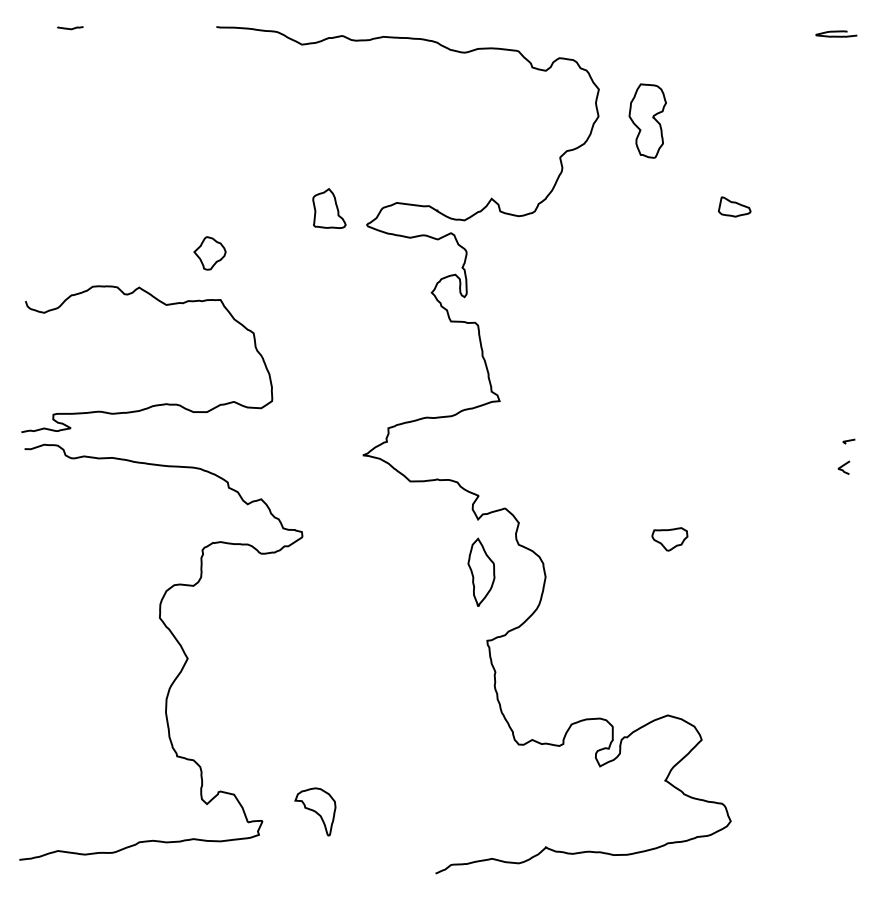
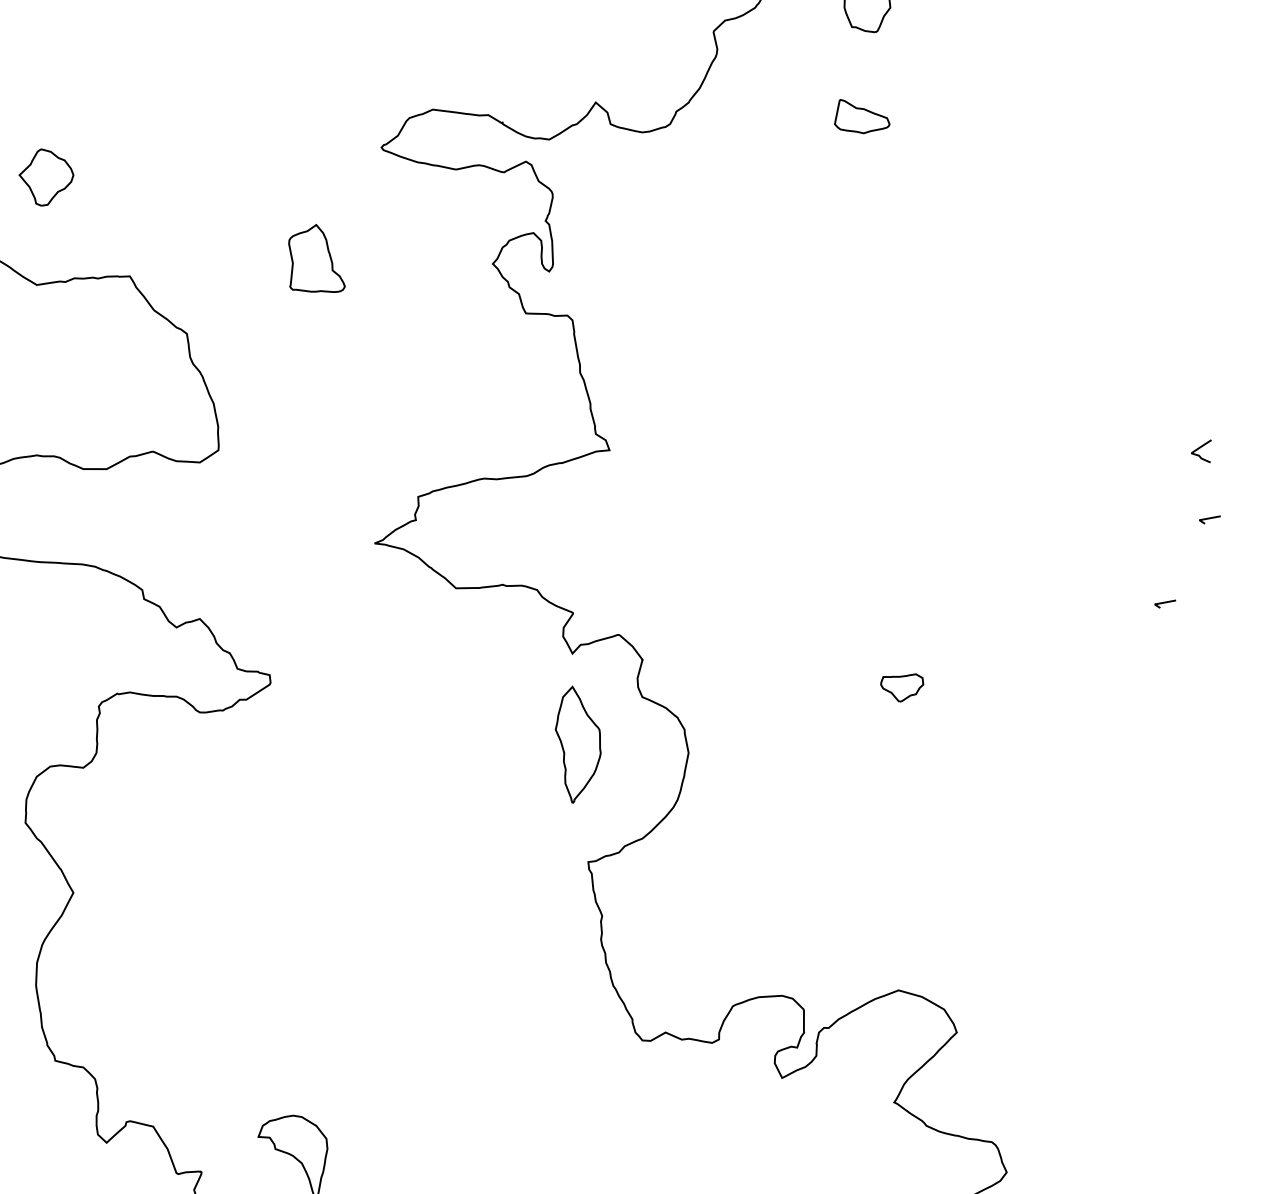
part: (734, 206) -> (861, 115), moved
part: (329, 208) -> (317, 258), moved
part: (209, 253) -> (45, 177), moved
curve: (843, 466) -> (1200, 449), moved
curve: (822, 490) -> (1164, 603), added
part: (669, 539) -> (901, 688), size x0.7

